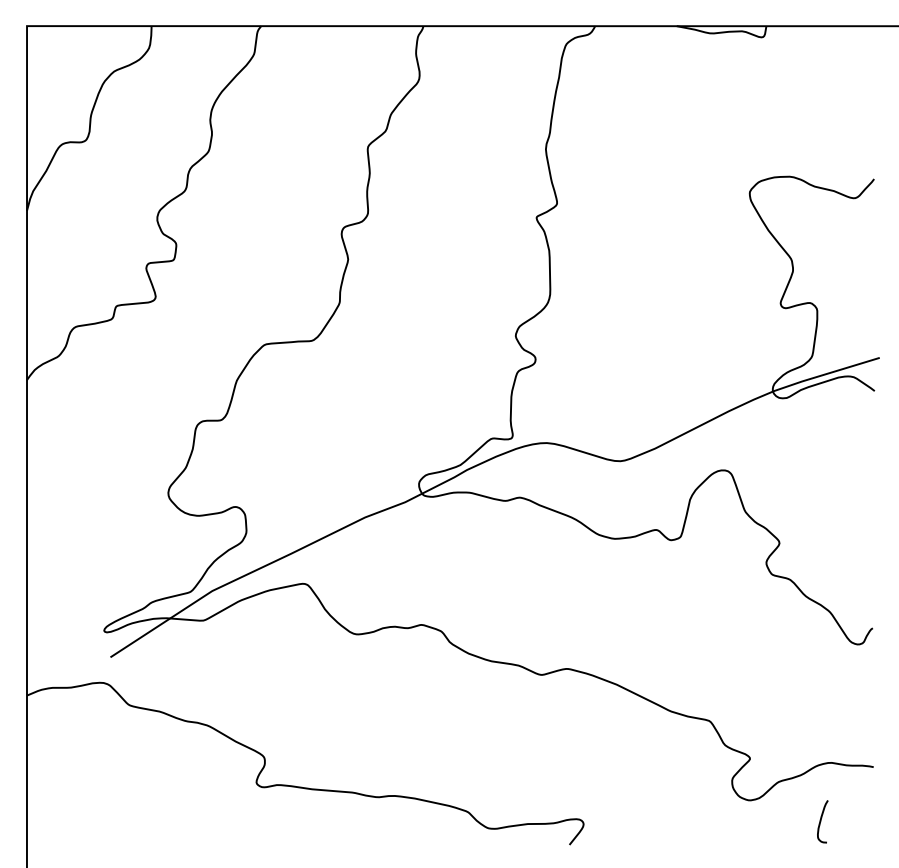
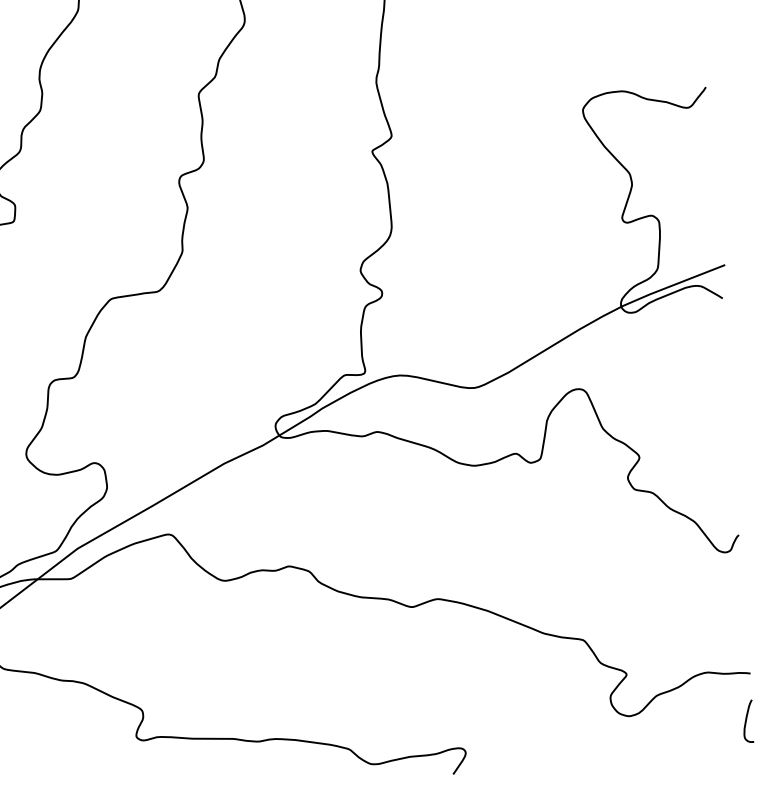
curve: (821, 821) -> (747, 721), moved

